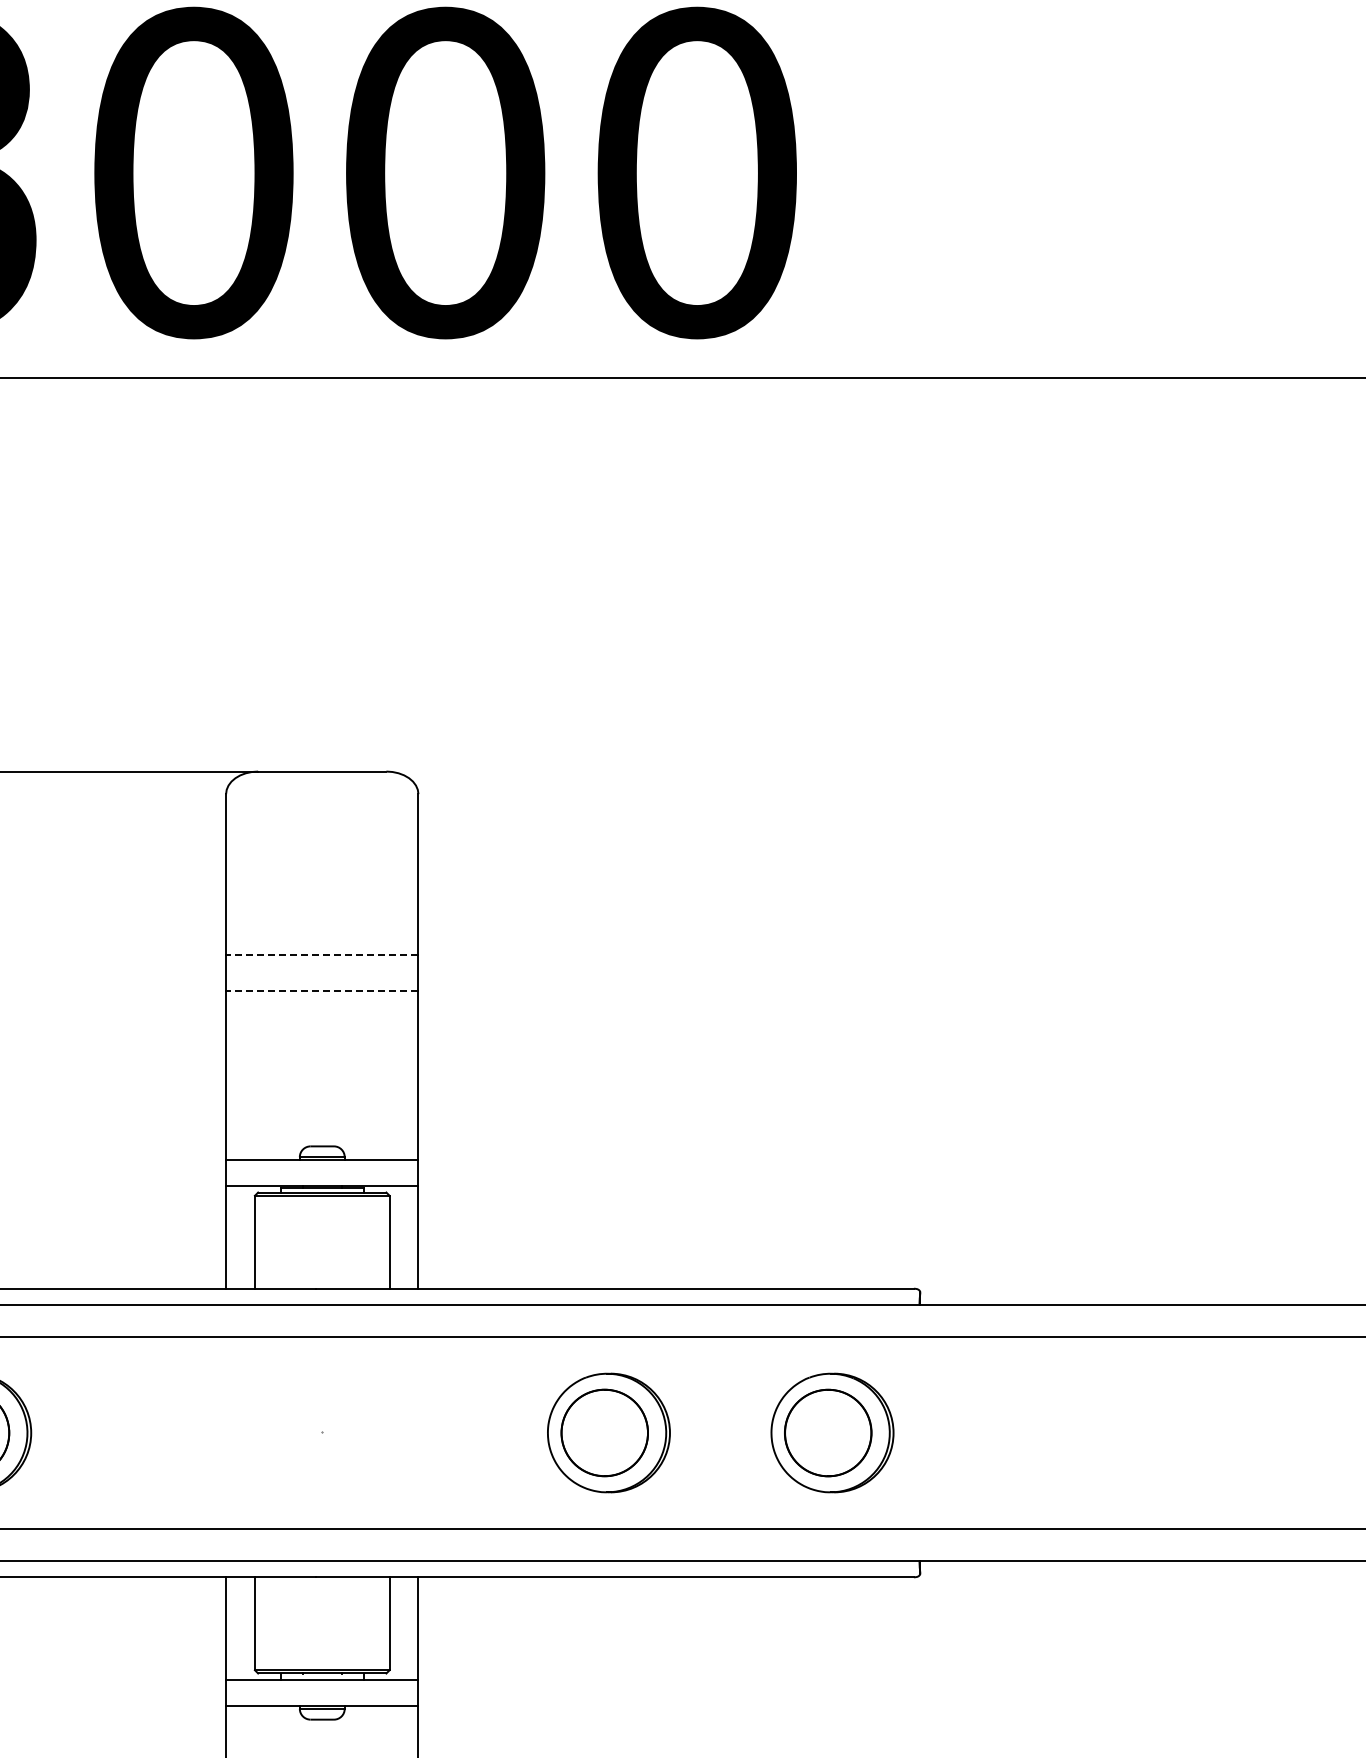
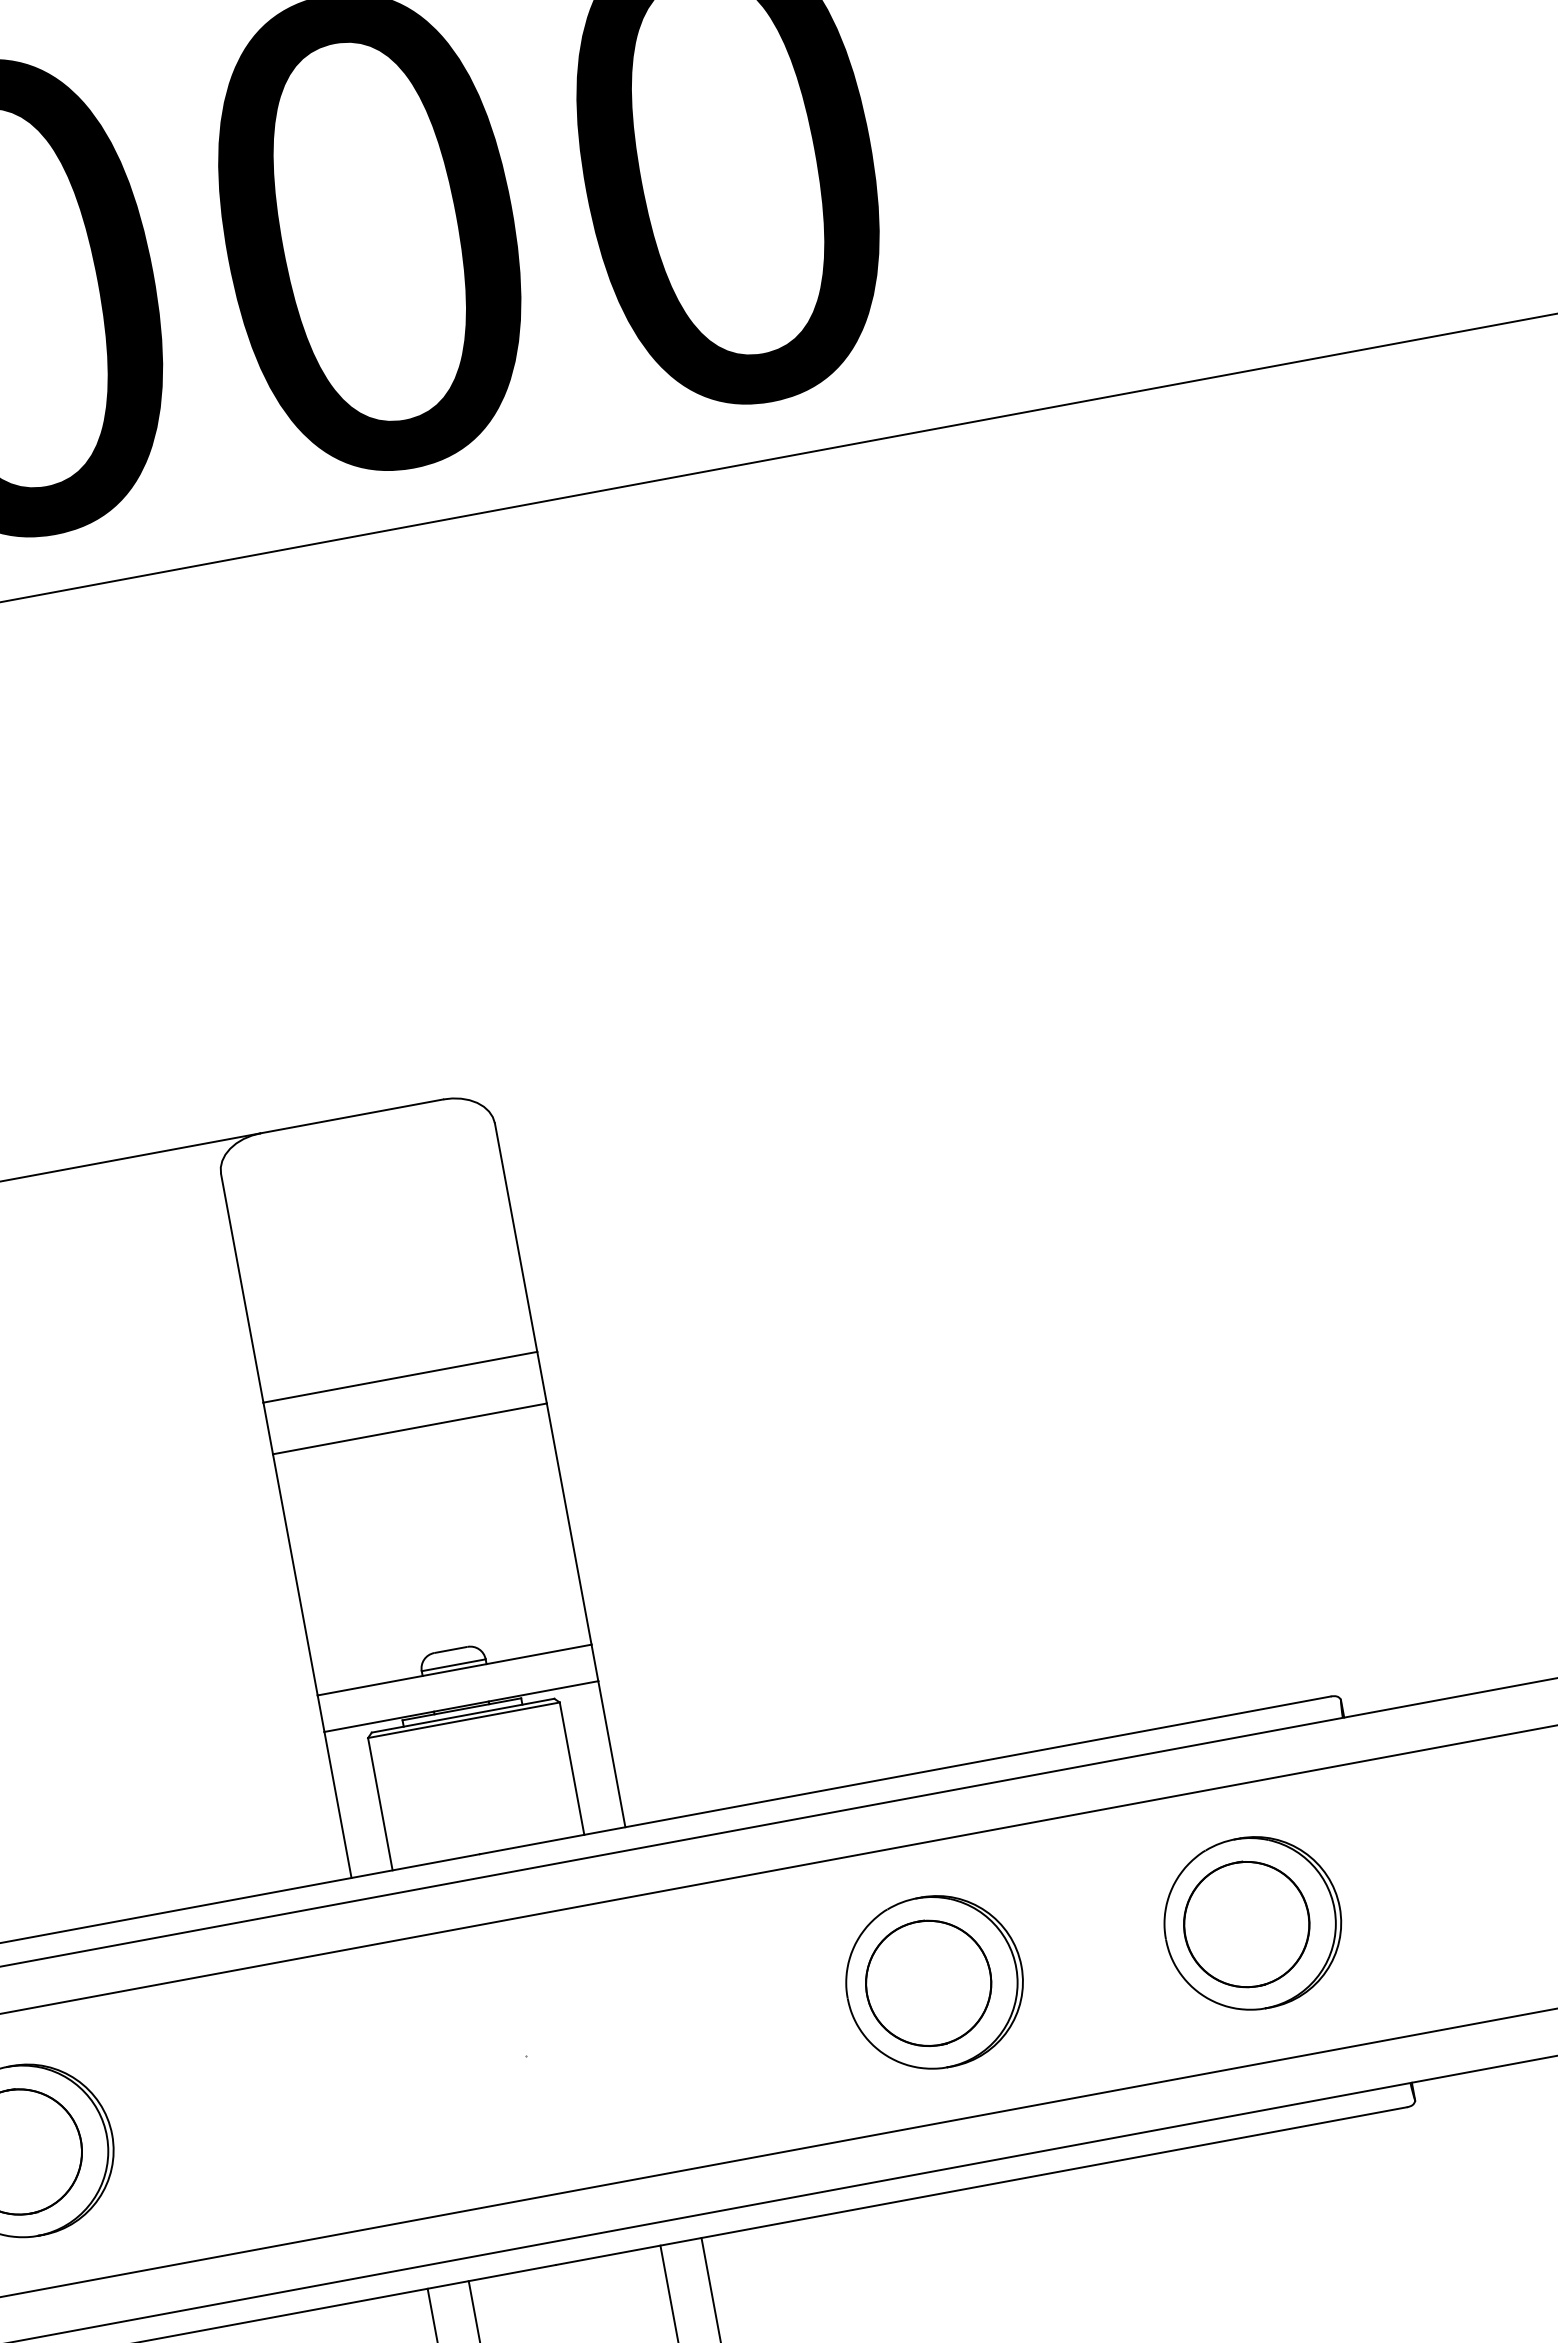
line: (321, 954) -> (399, 1377), dashed -> solid
line: (321, 991) -> (408, 1429), dashed -> solid

